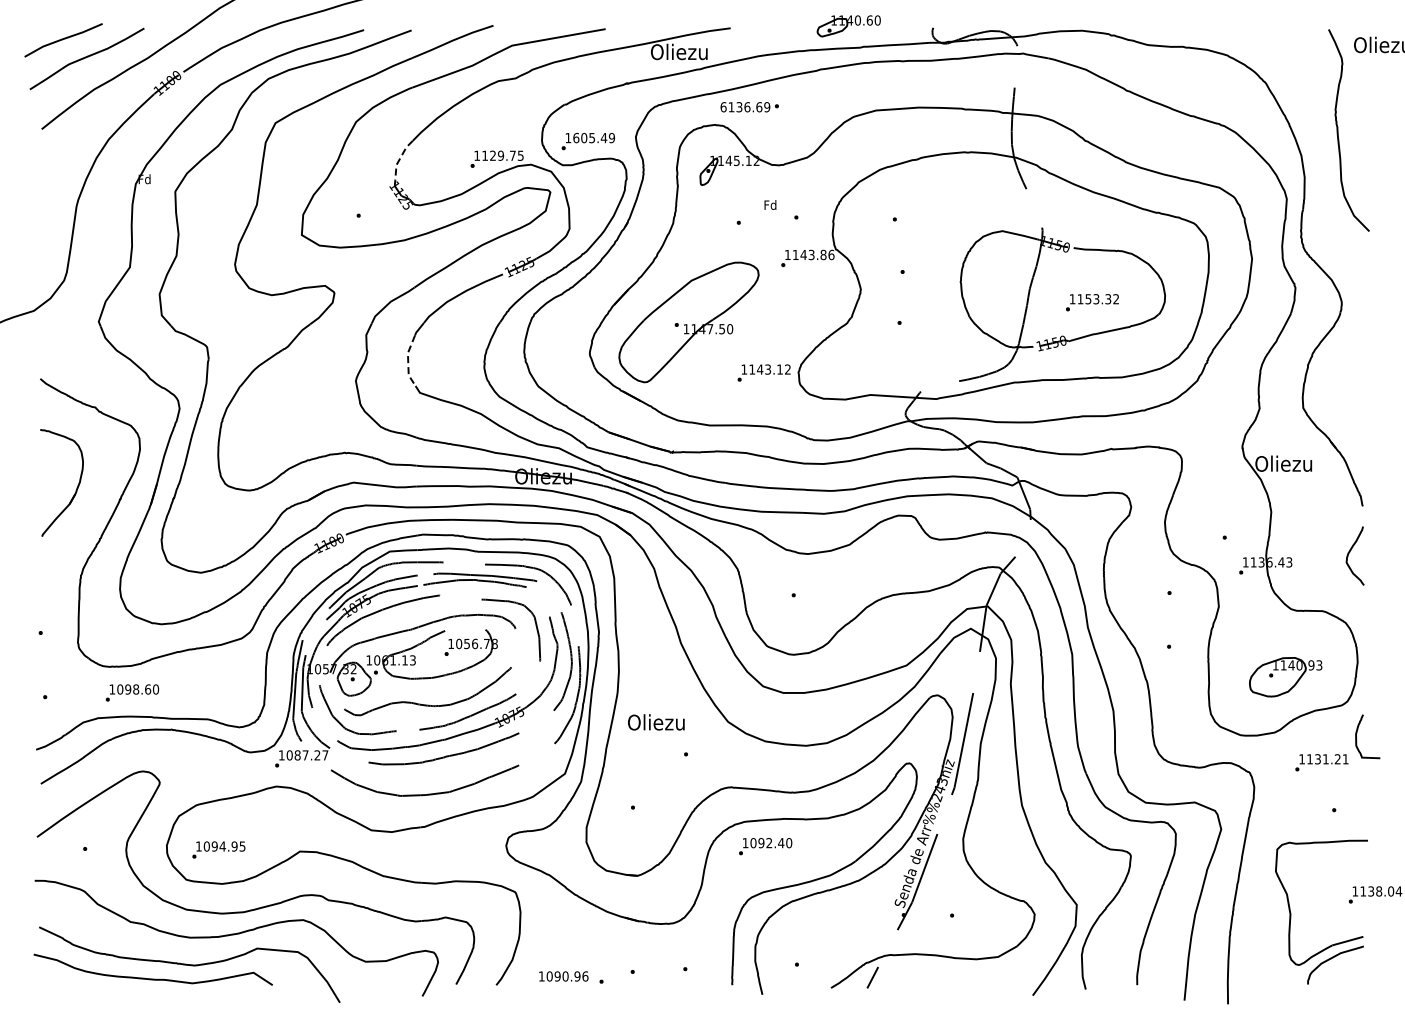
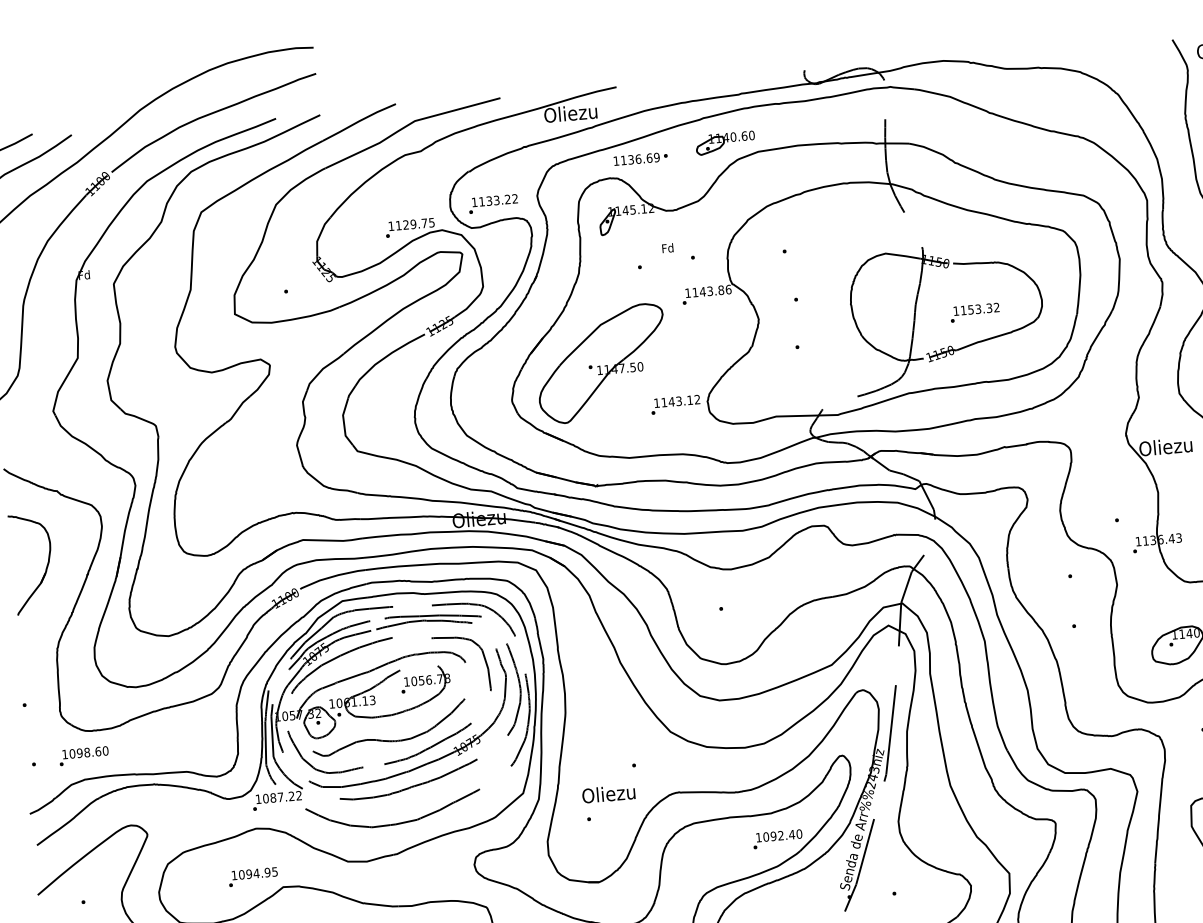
part: (848, 26) -> (725, 143), moved
text: (723, 107) -> (616, 161), 6136.69 -> 1136.69
text: (594, 137) -> (498, 199), 1605.49 -> 1133.22
line: (399, 159) -> (319, 236), dashed -> solid
line: (408, 360) -> (344, 422), dashed -> solid
text: (132, 692) -> (84, 755), moved
text: (656, 722) -> (608, 794), moved
text: (325, 755) -> (299, 795), 1087.27 -> 1087.22
text: (765, 846) -> (777, 839), moved
text: (218, 849) -> (252, 876), moved

